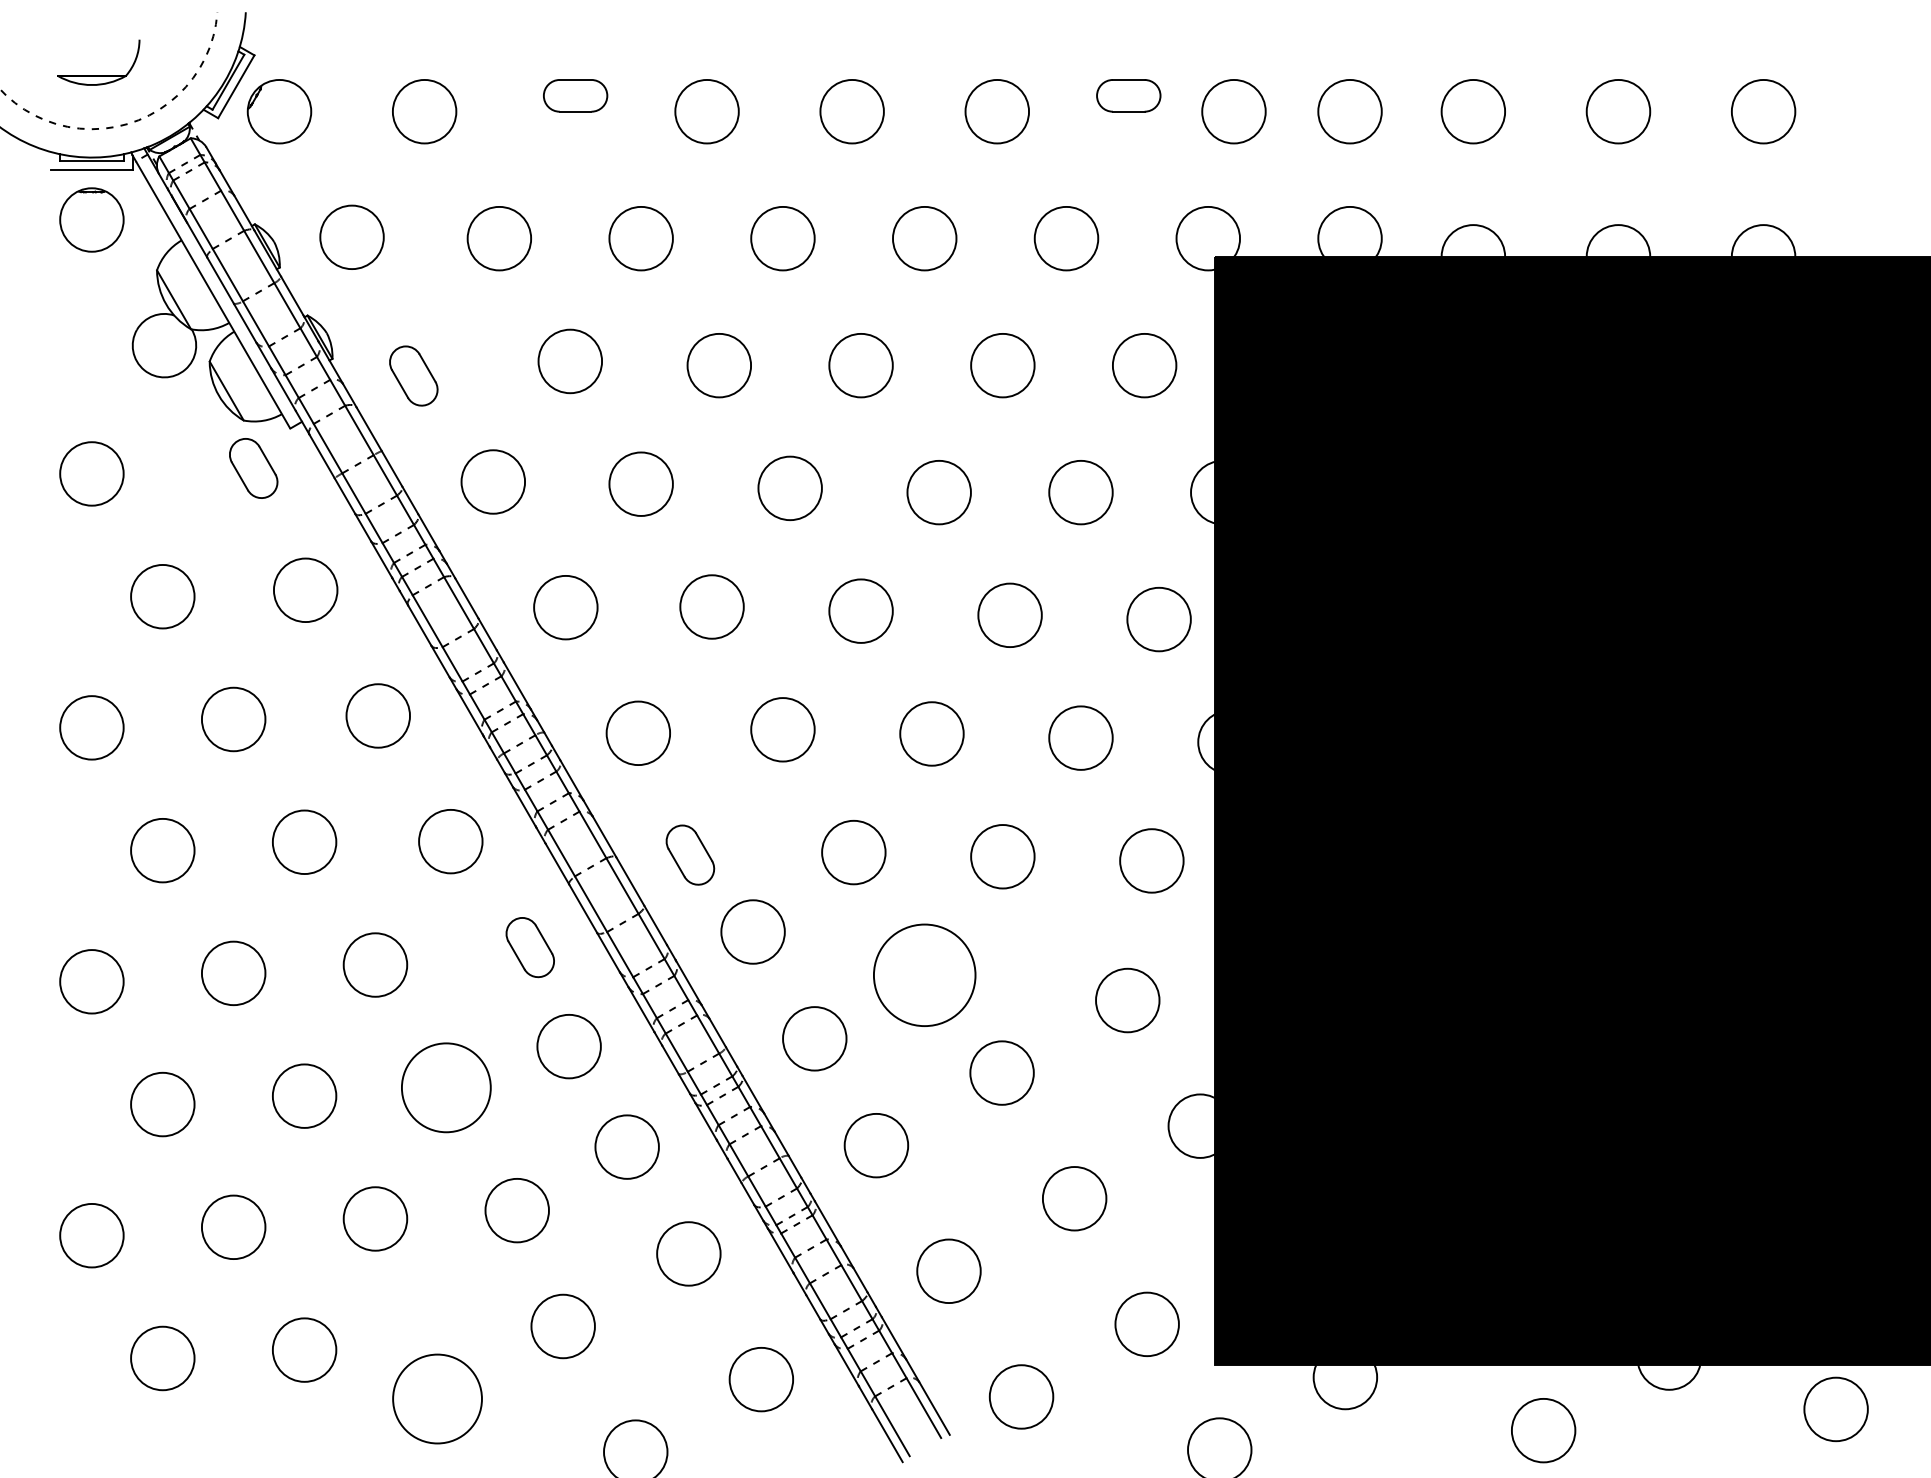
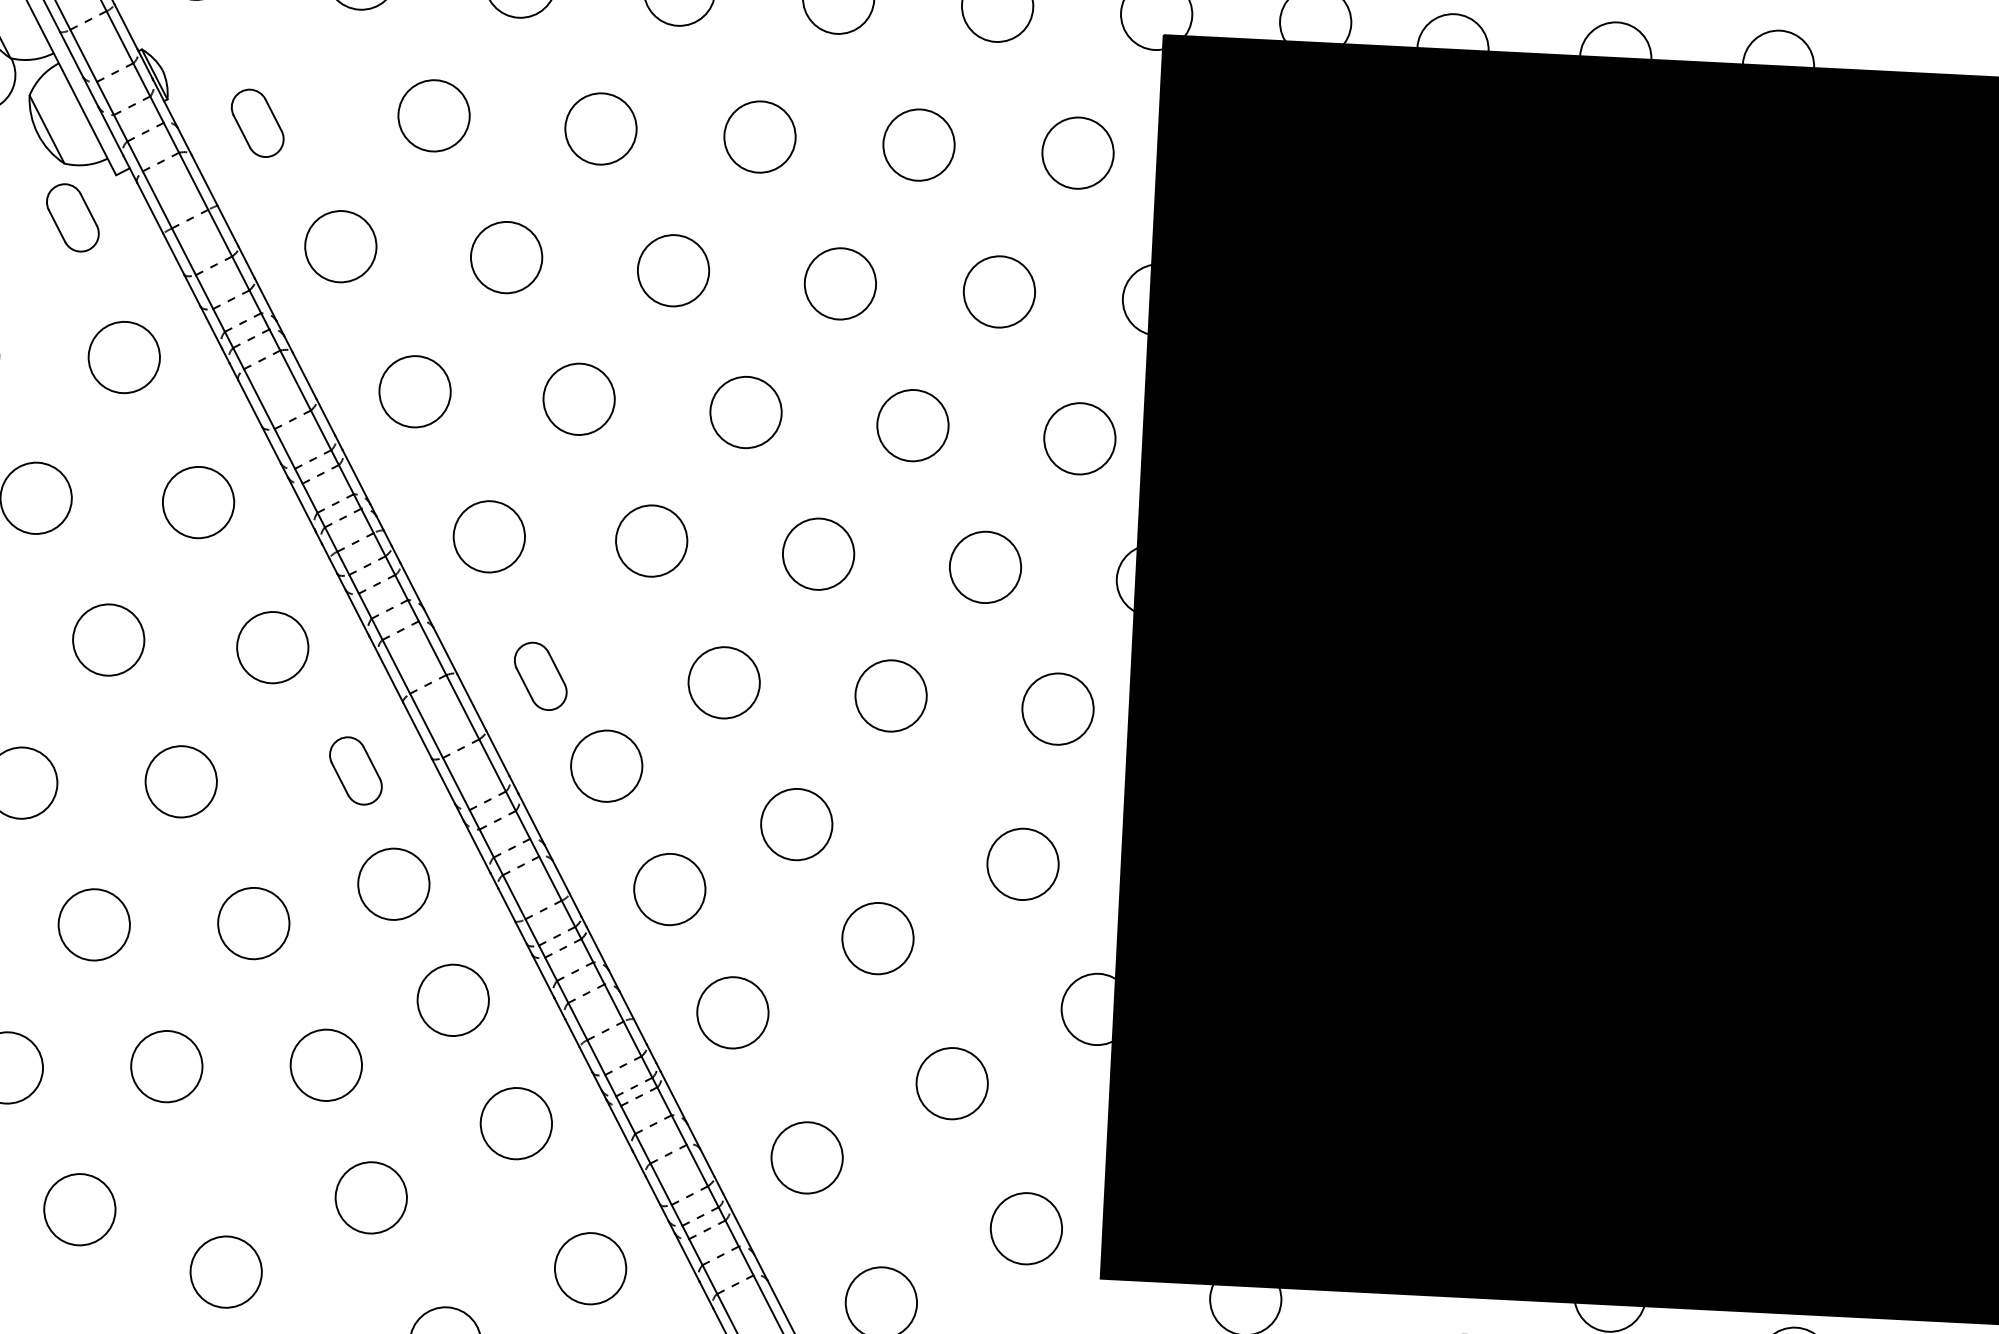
circle: (924, 975) -> (796, 824), size x0.62
circle: (446, 1087) -> (253, 923), size x0.71
circle: (437, 1398) -> (226, 1271), size x0.71

